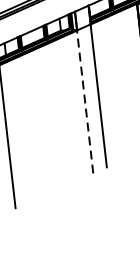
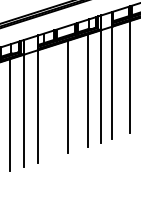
line: (121, 86) -> (130, 77), added
line: (85, 100) -> (101, 85), dashed -> solid
line: (68, 109) -> (87, 90), added
line: (43, 119) -> (67, 96), added

